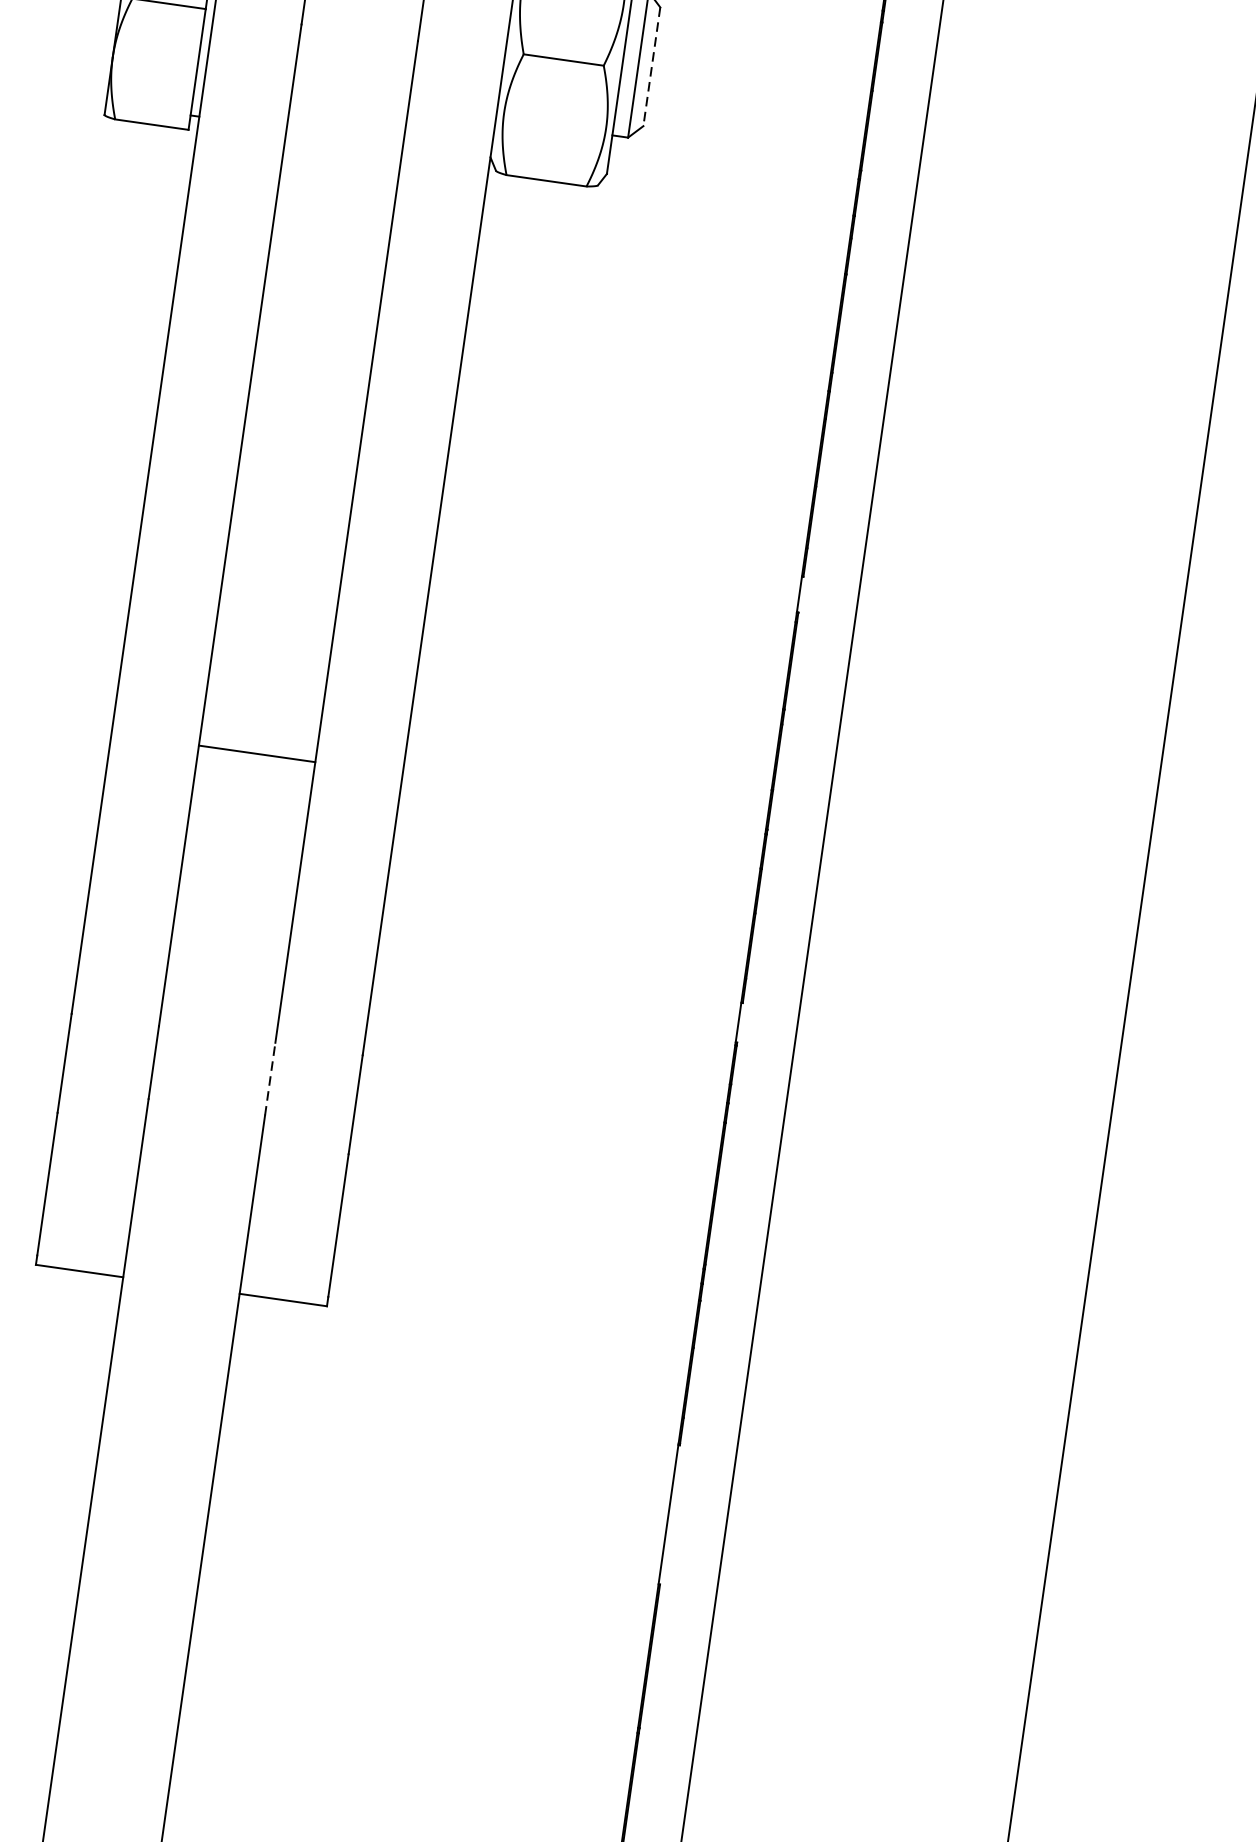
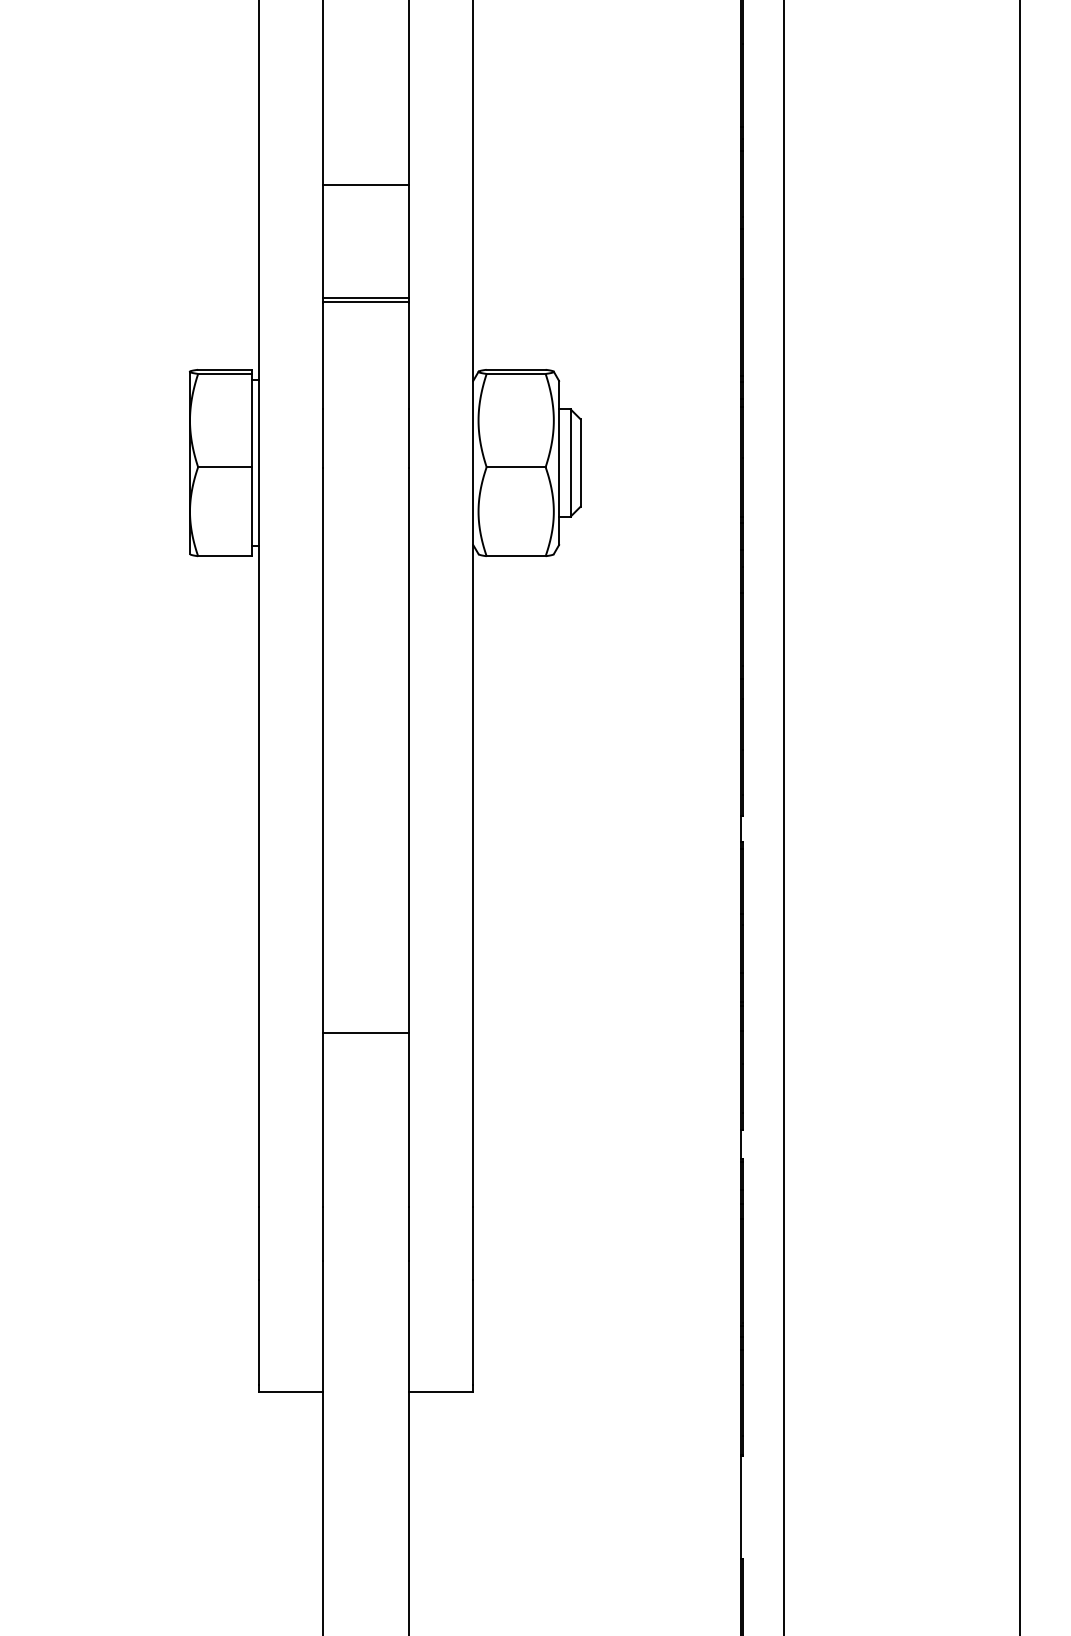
line: (651, 67) -> (580, 463), dashed -> solid
line: (256, 754) -> (365, 1033), moved
line: (269, 1078) -> (408, 1233), dashed -> solid

